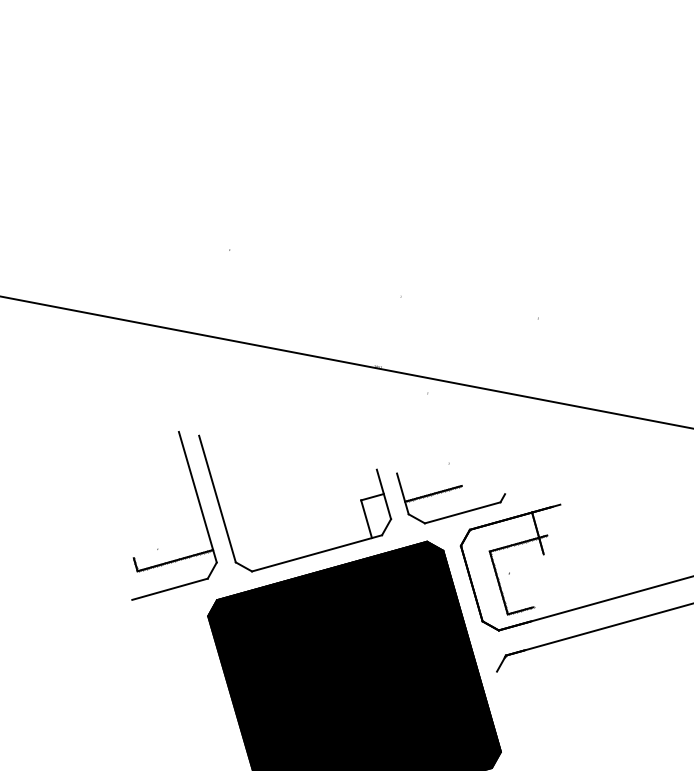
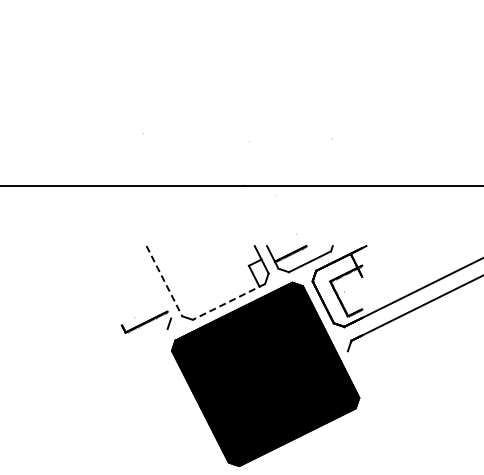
line: (197, 497) -> (152, 282), removed
line: (217, 499) -> (164, 281), solid -> dashed
line: (316, 554) -> (228, 302), solid -> dashed
line: (169, 589) -> (146, 339), removed

